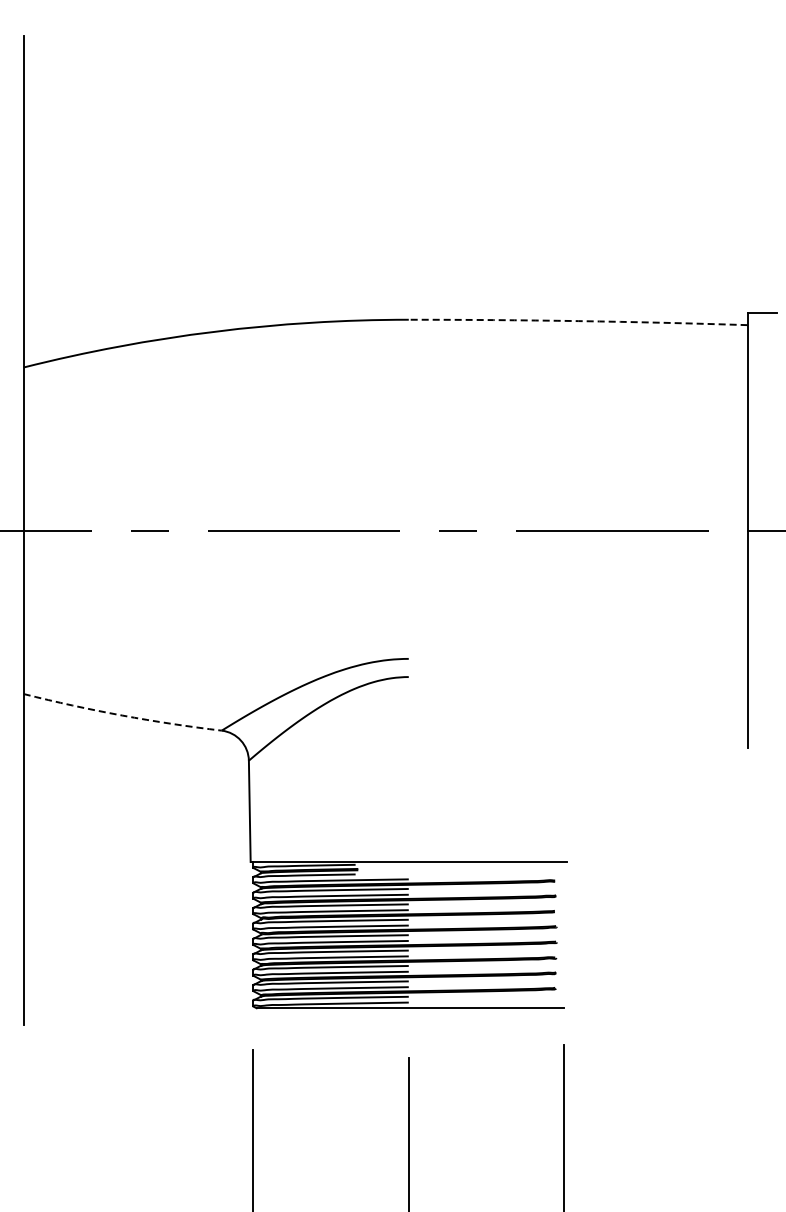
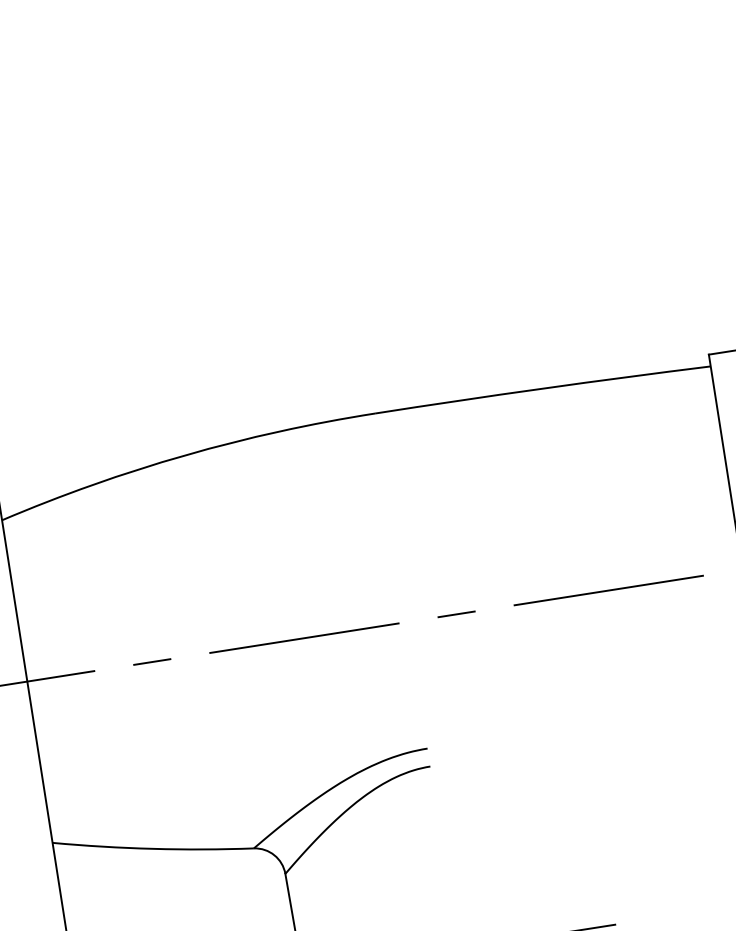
arc: (578, 321) -> (543, 389), dashed -> solid
arc: (122, 715) -> (153, 848), dashed -> solid

